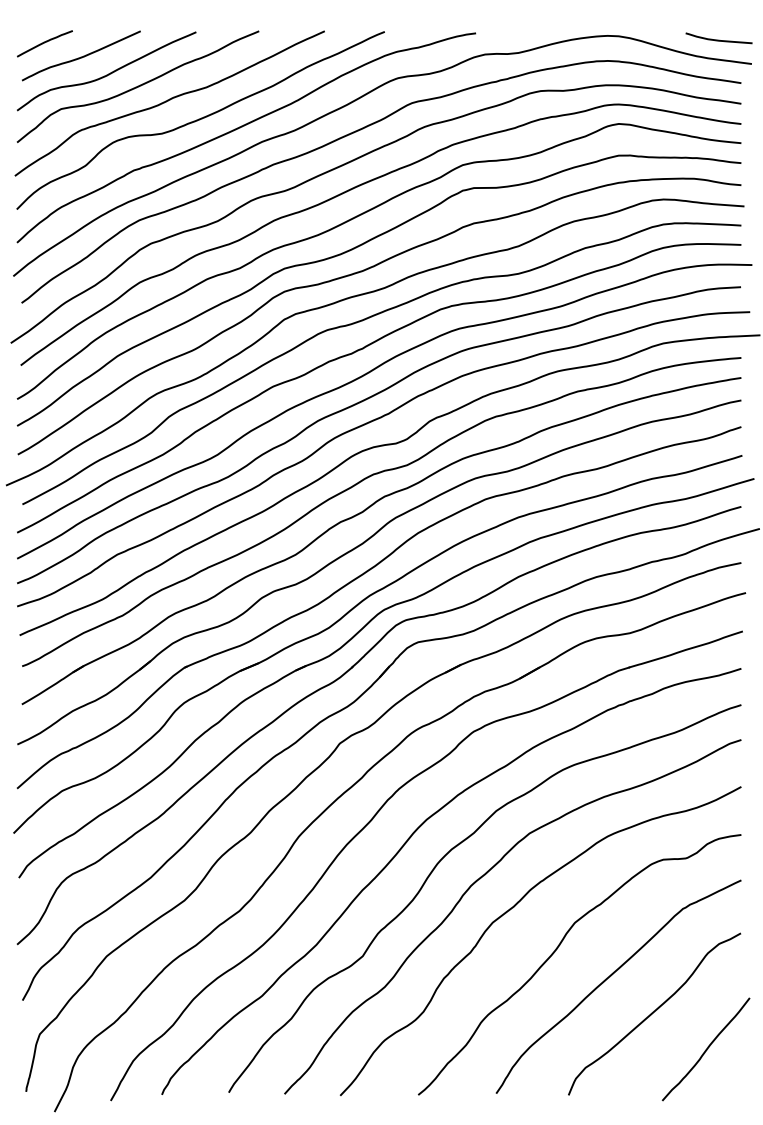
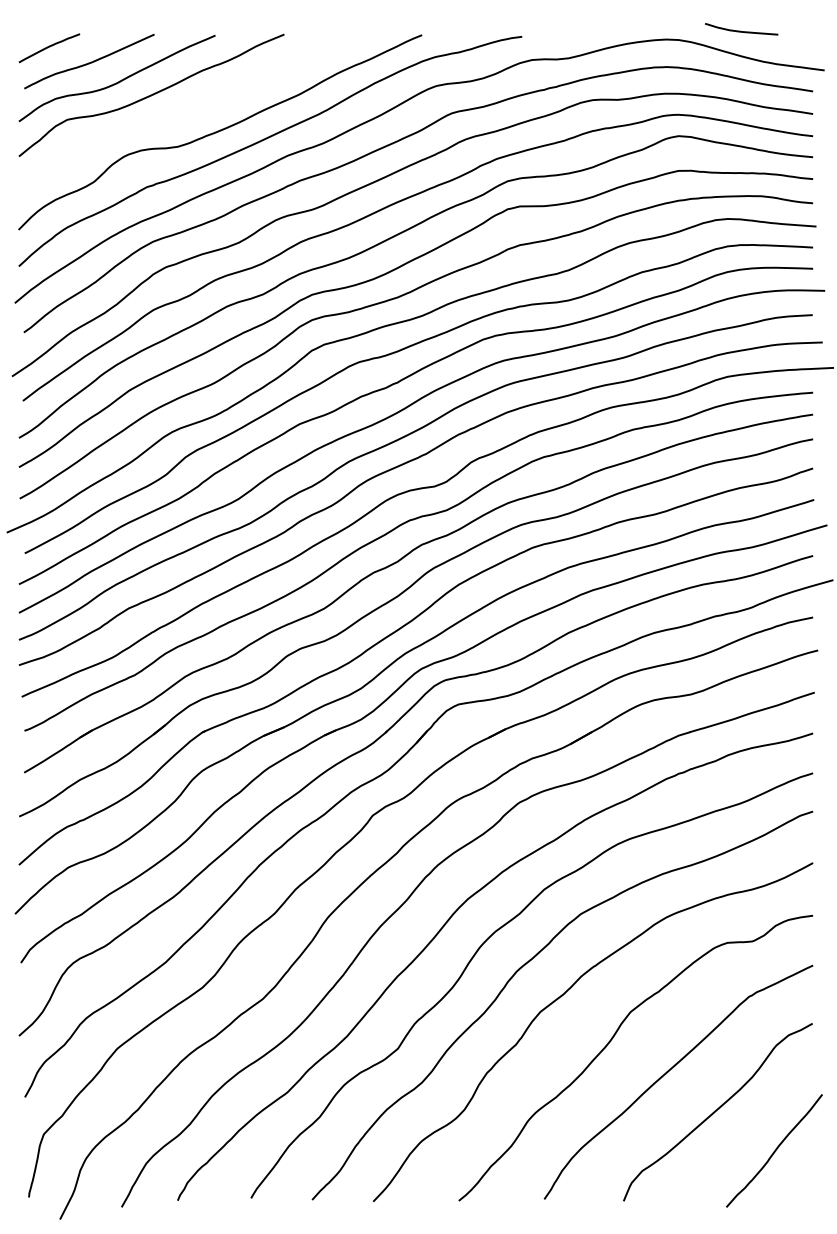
curve: (718, 39) -> (740, 30), moved
curve: (168, 101) -> (184, 111), removed

